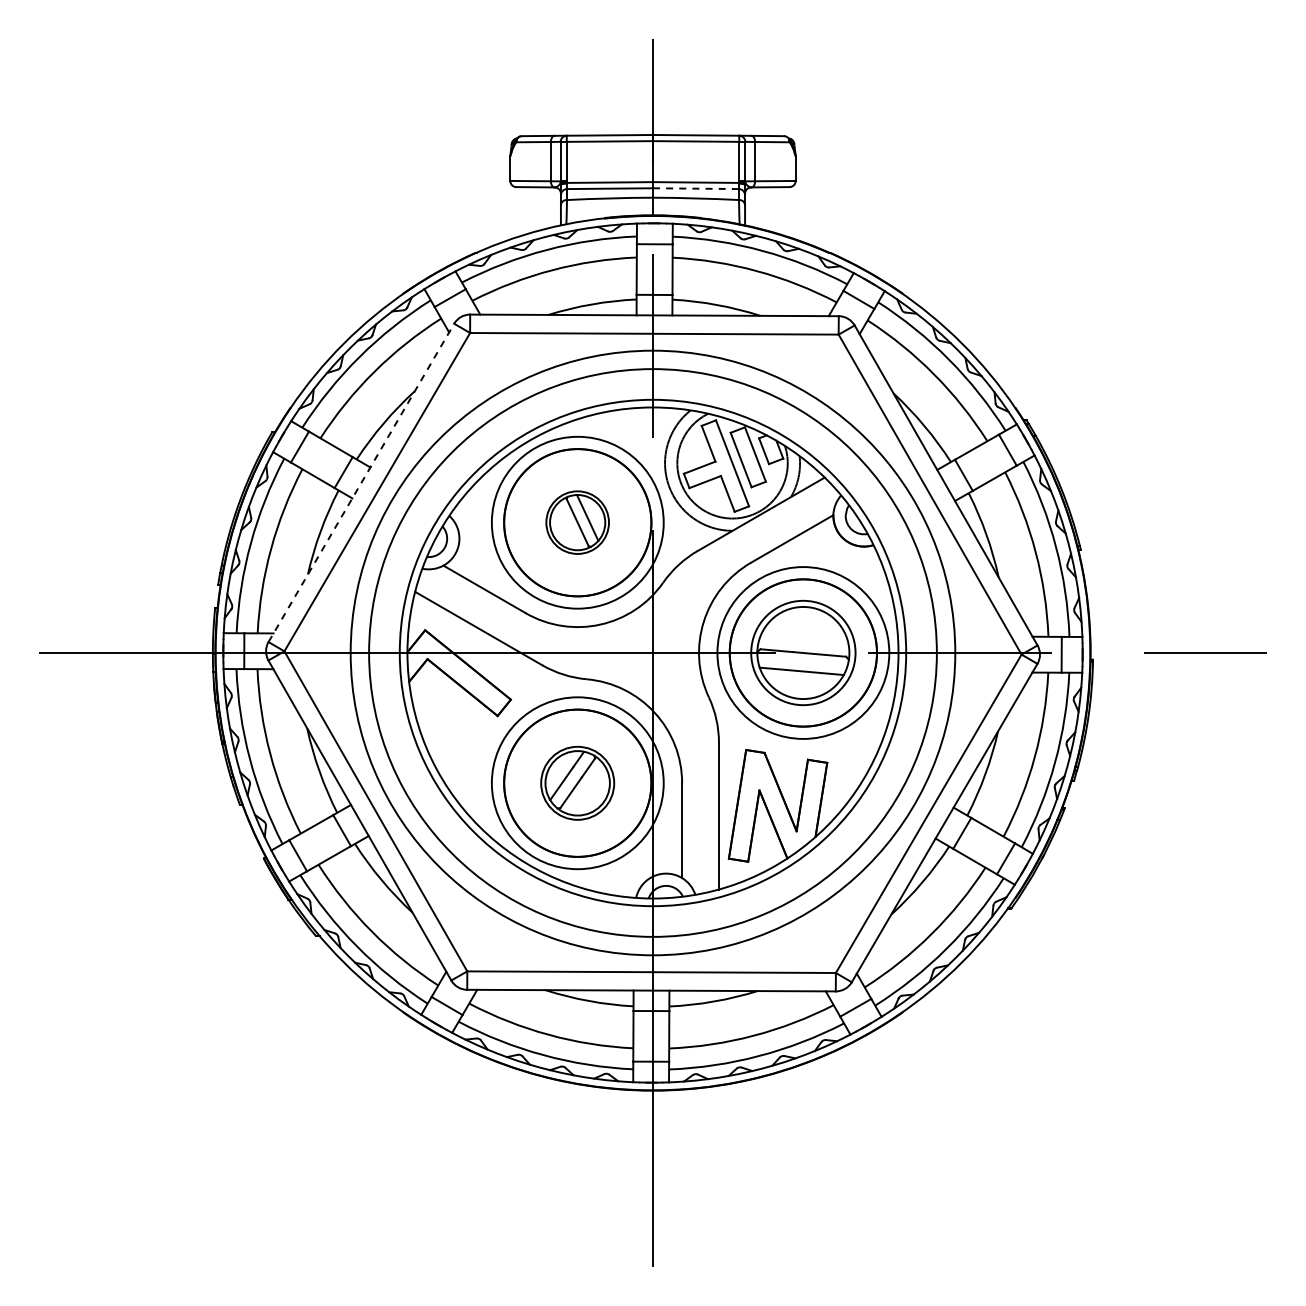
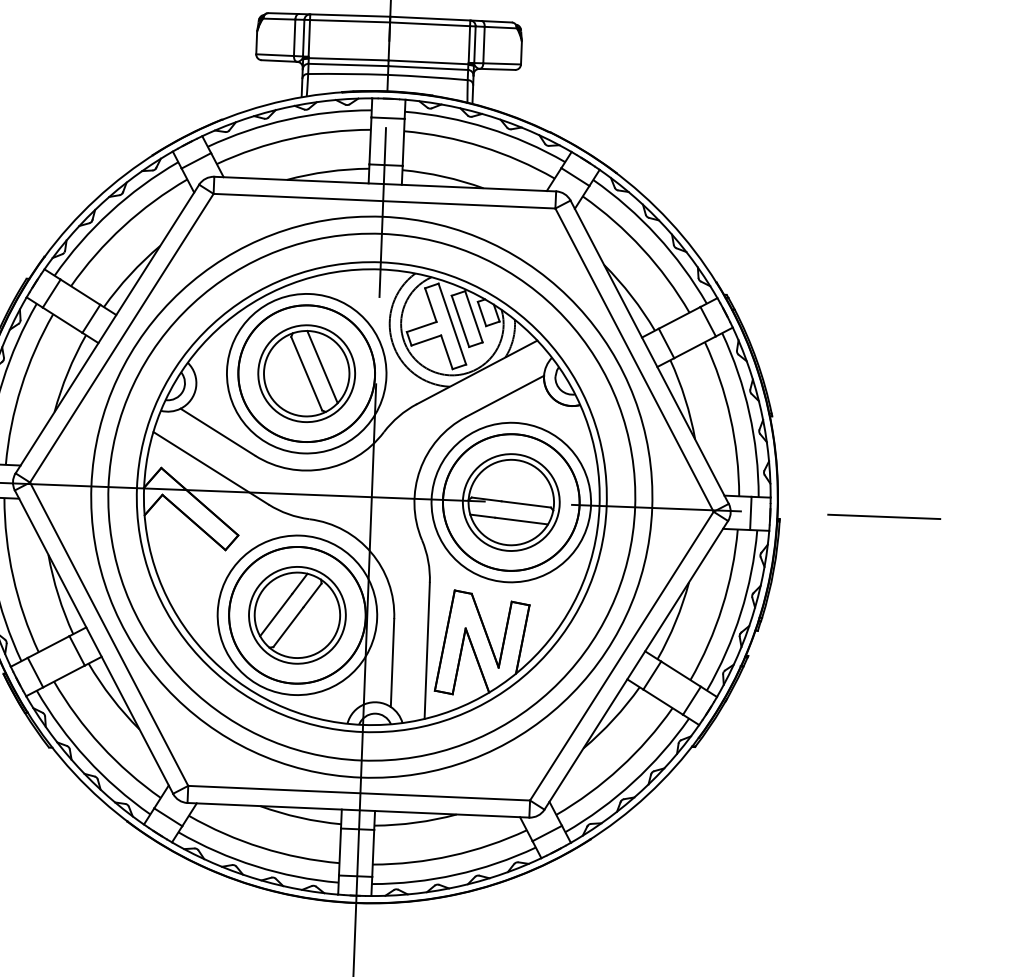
line: (696, 188) -> (428, 67), dashed -> solid
line: (361, 482) -> (107, 328), dashed -> solid
part: (577, 522) -> (306, 373), size x1.67
part: (577, 783) -> (297, 615), size x1.43

